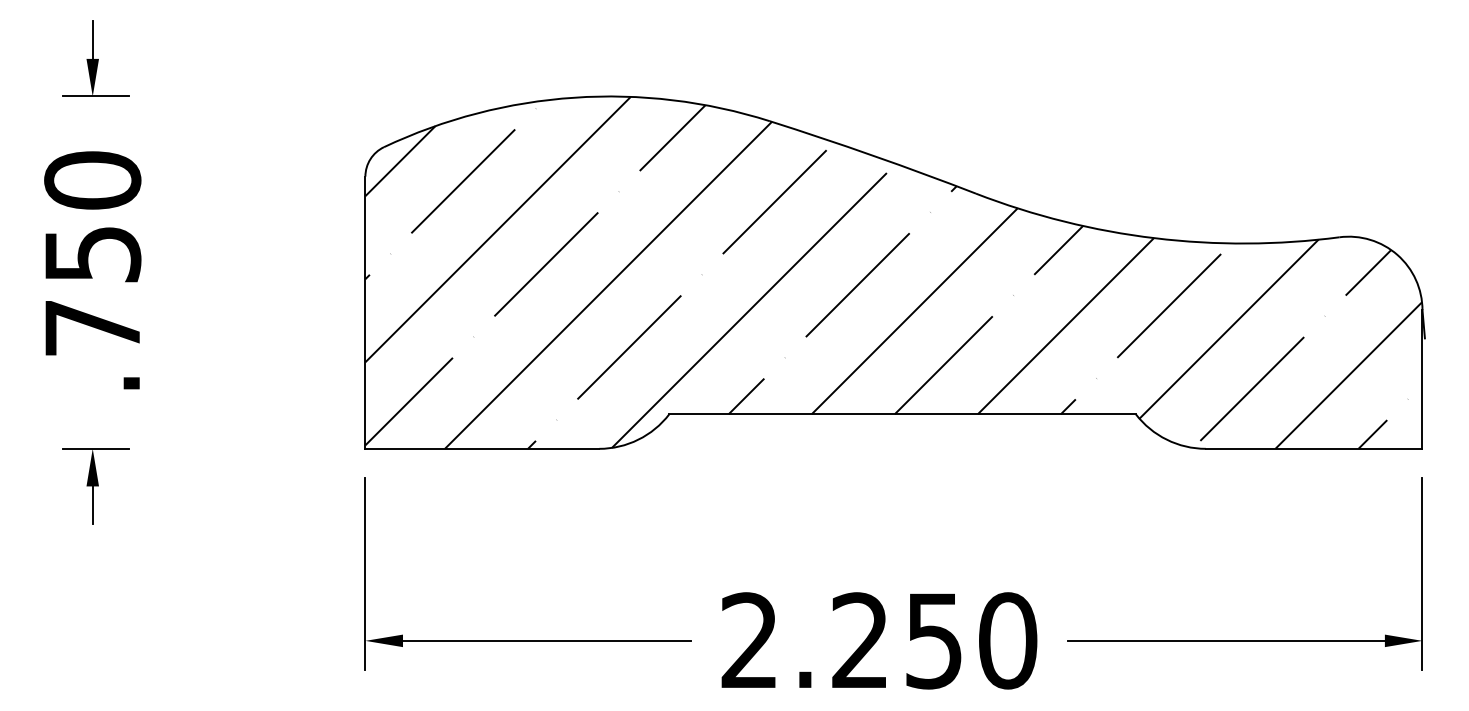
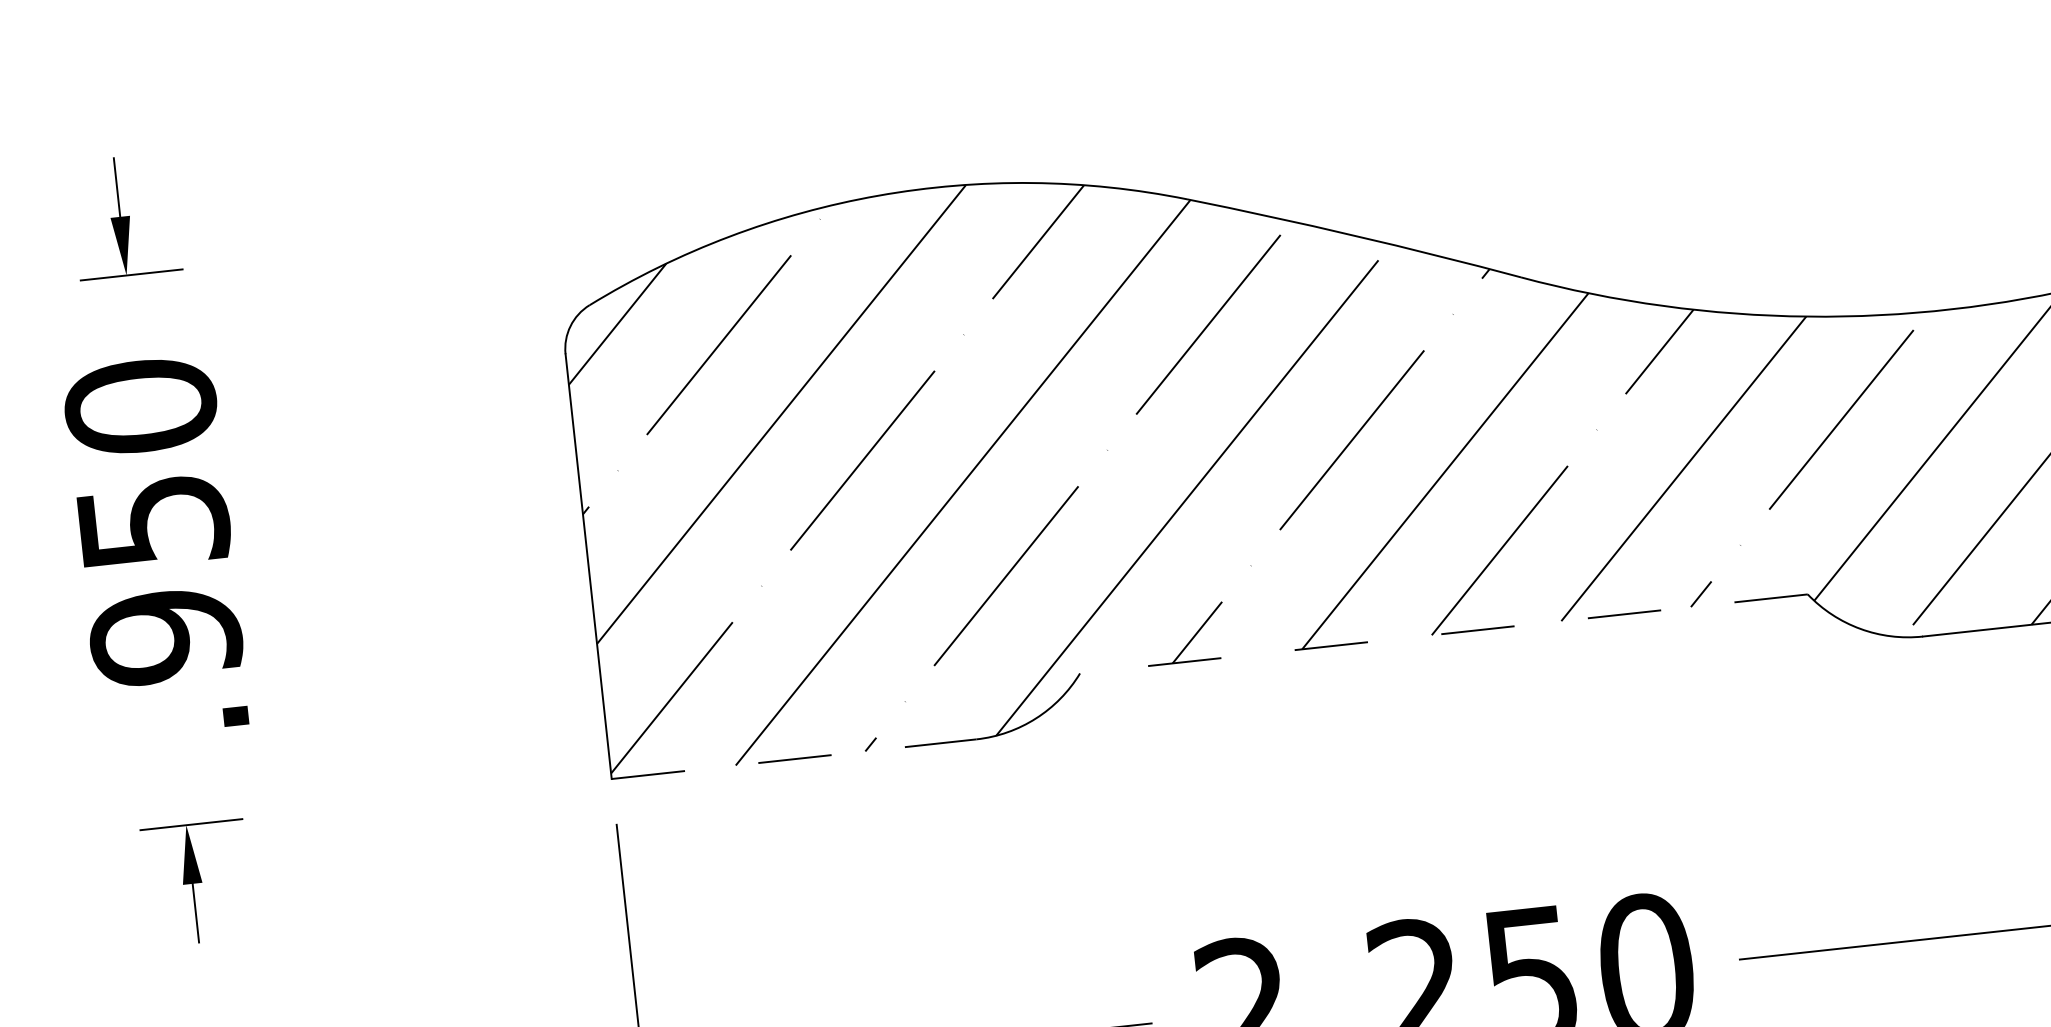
text: (92, 328) -> (165, 637), .750 -> .950
line: (902, 414) -> (1443, 634), solid -> dashed
line: (482, 448) -> (794, 758), solid -> dashed

